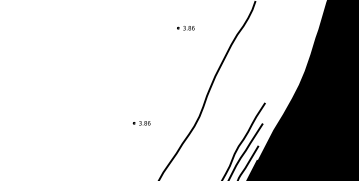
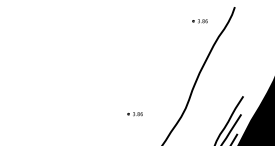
part: (185, 28) -> (199, 21), moved

